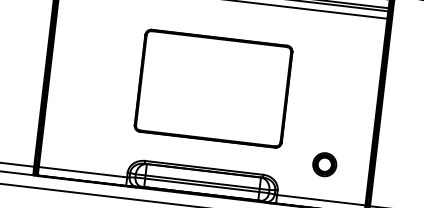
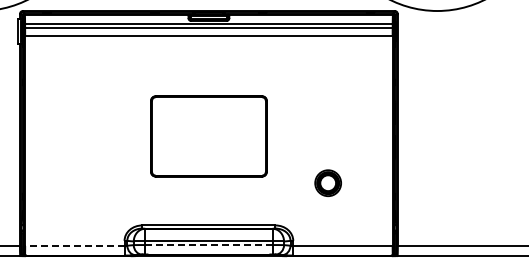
part: (213, 88) -> (208, 136), size x0.7
part: (324, 164) -> (327, 183), moved
line: (81, 172) -> (73, 246), solid -> dashed
line: (201, 185) -> (208, 245), solid -> dashed

